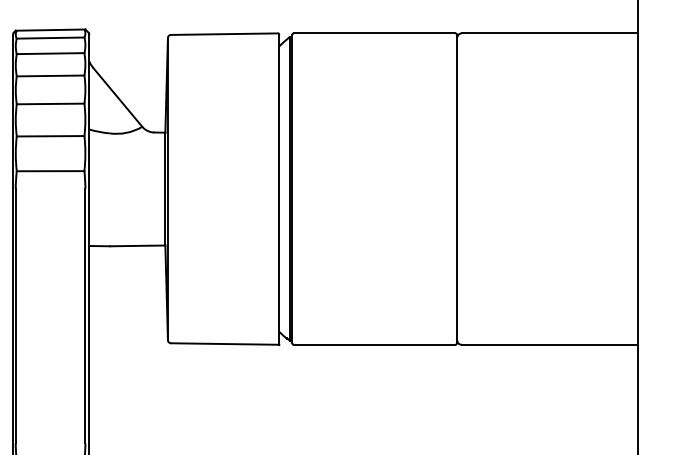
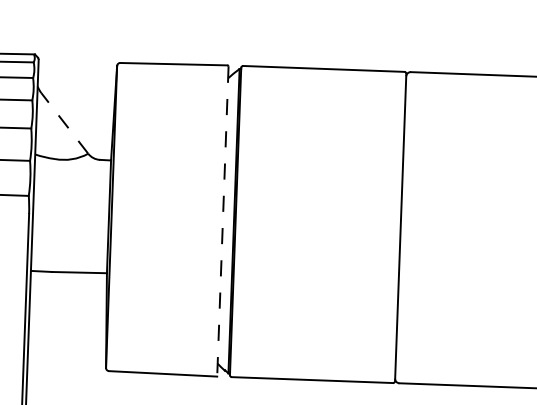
line: (117, 96) -> (64, 122), solid -> dashed
line: (279, 190) -> (223, 222), solid -> dashed

